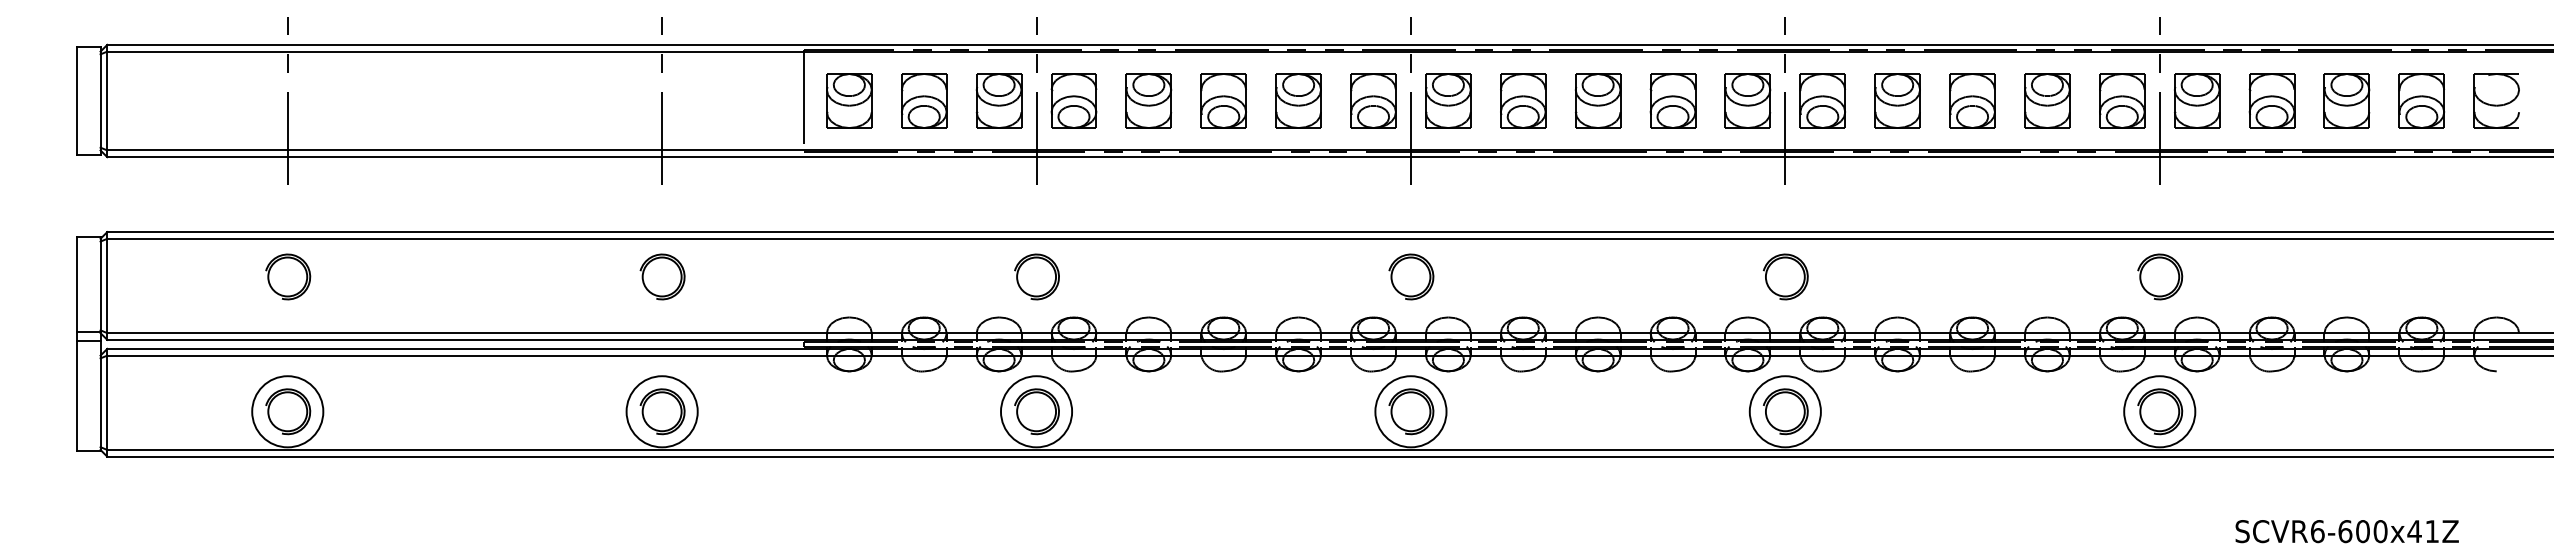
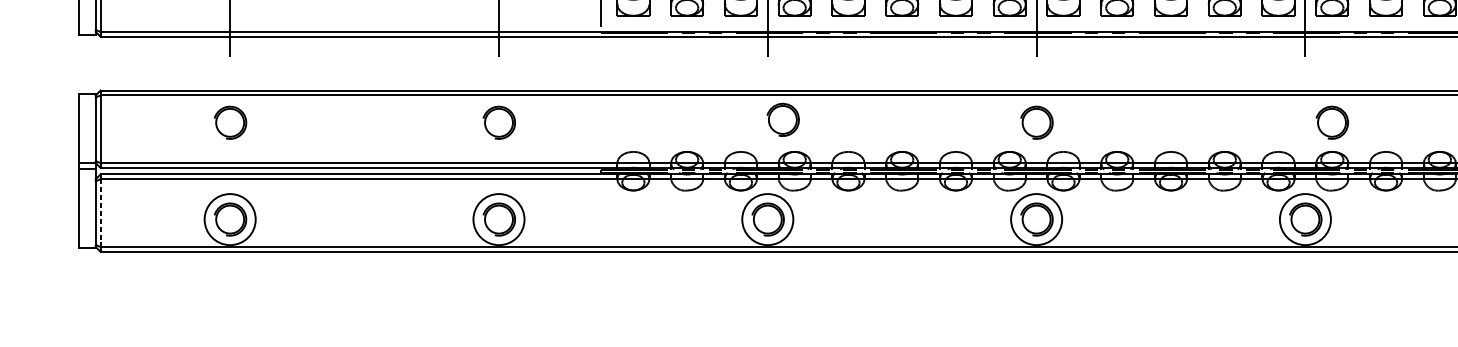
part: (1036, 276) -> (782, 119), moved
part: (1785, 276) -> (1332, 122), moved
line: (107, 403) -> (100, 213), solid -> dashed

